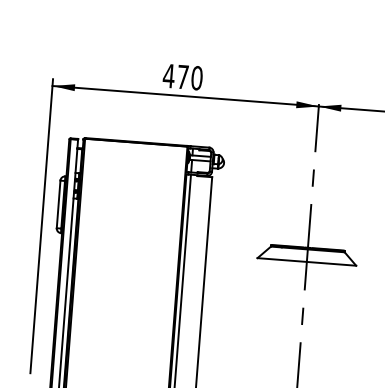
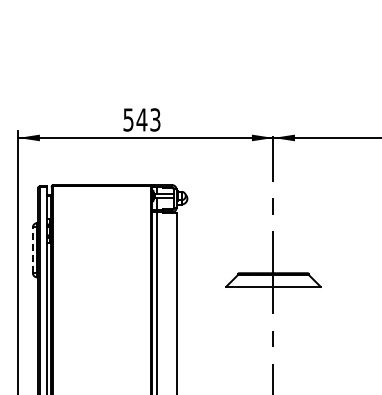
text: (182, 76) -> (141, 119), 470 -> 543
line: (58, 204) -> (32, 250), solid -> dashed

